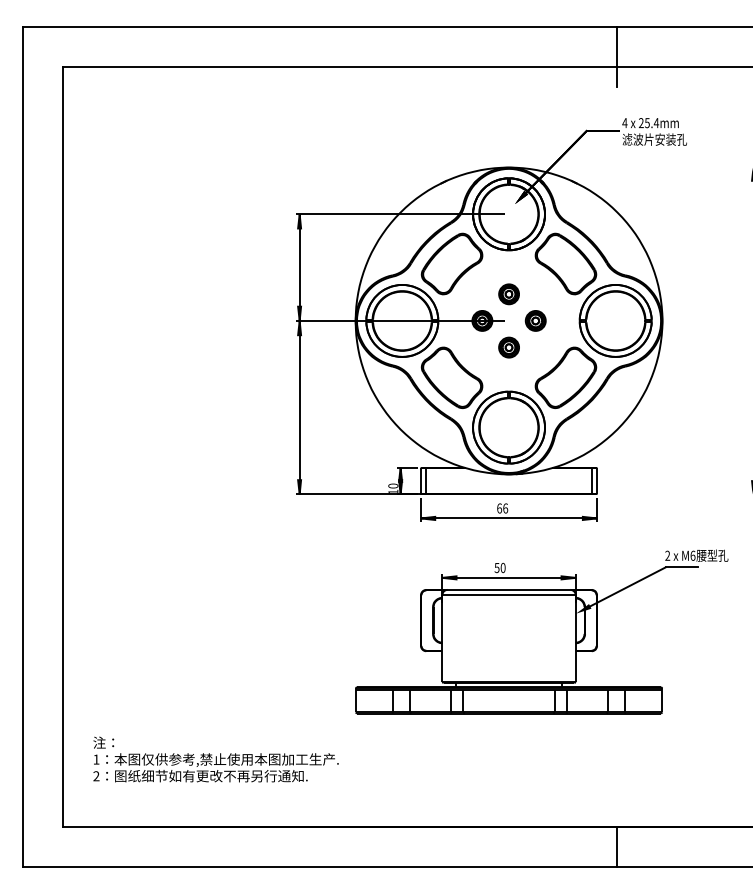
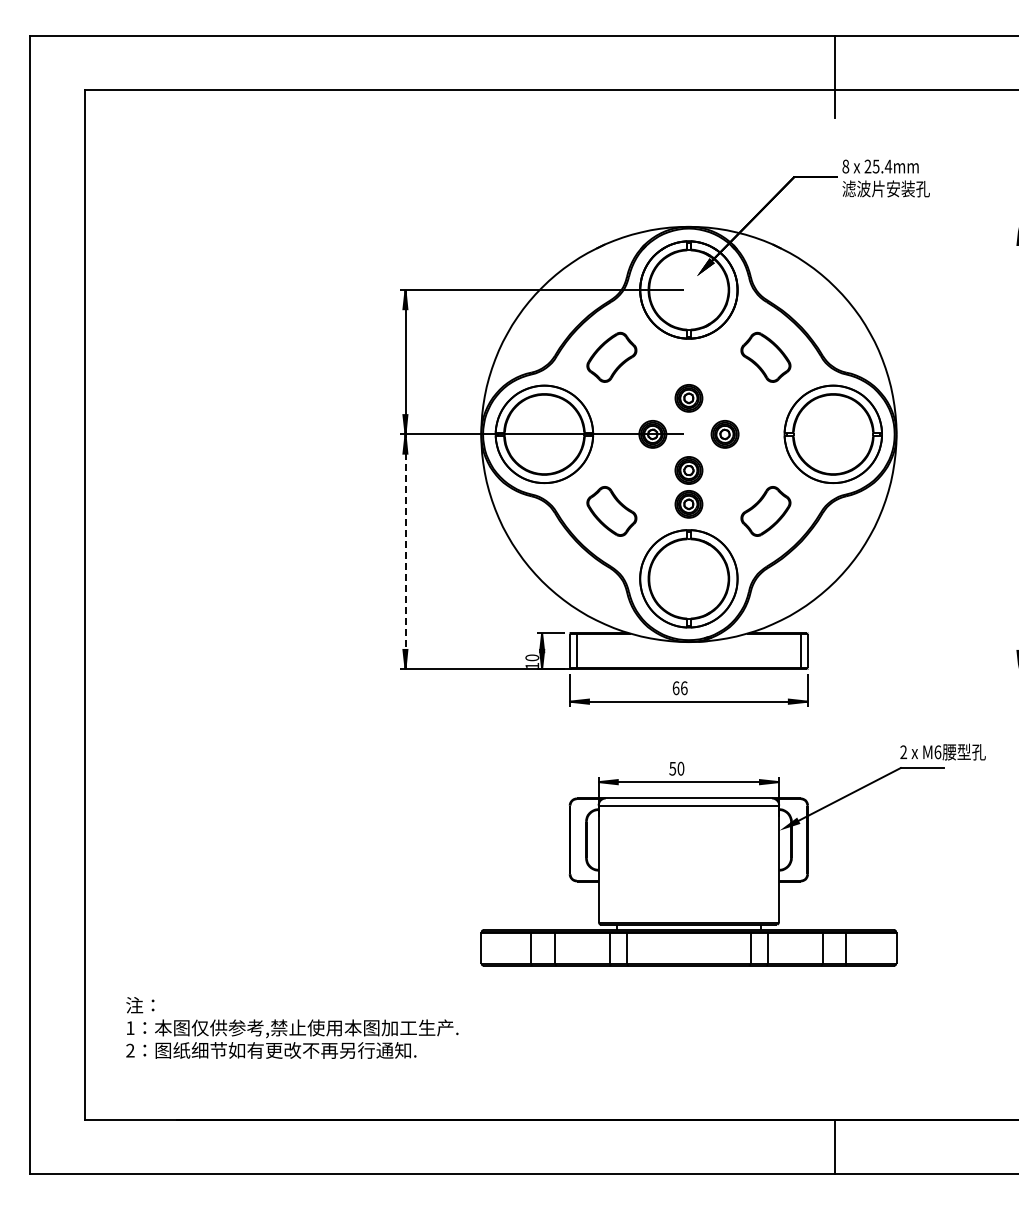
text: (624, 123) -> (845, 166), 4 -> 8
part: (451, 264) -> (611, 357), size x0.6
part: (565, 264) -> (765, 357), size x0.6
part: (508, 372) -> (688, 504), added
part: (451, 377) -> (611, 511), size x0.6
part: (565, 377) -> (765, 511), size x0.6
line: (299, 407) -> (405, 551), solid -> dashed

